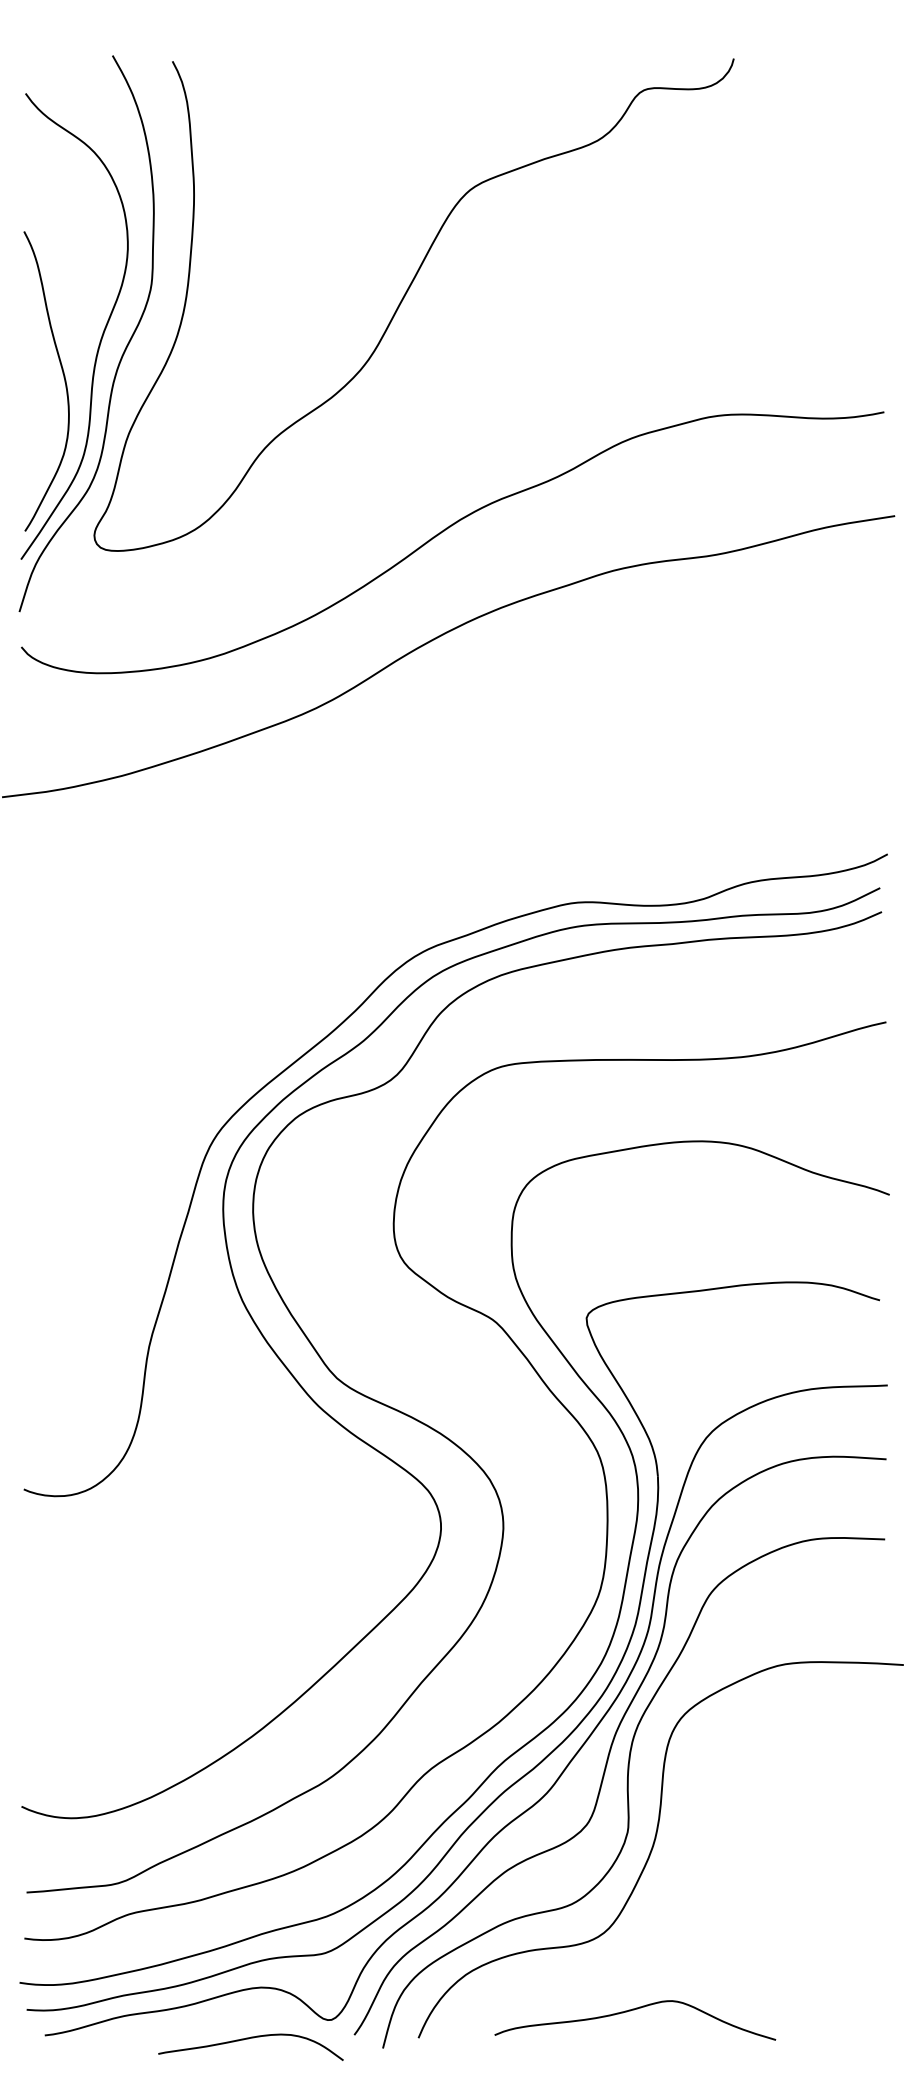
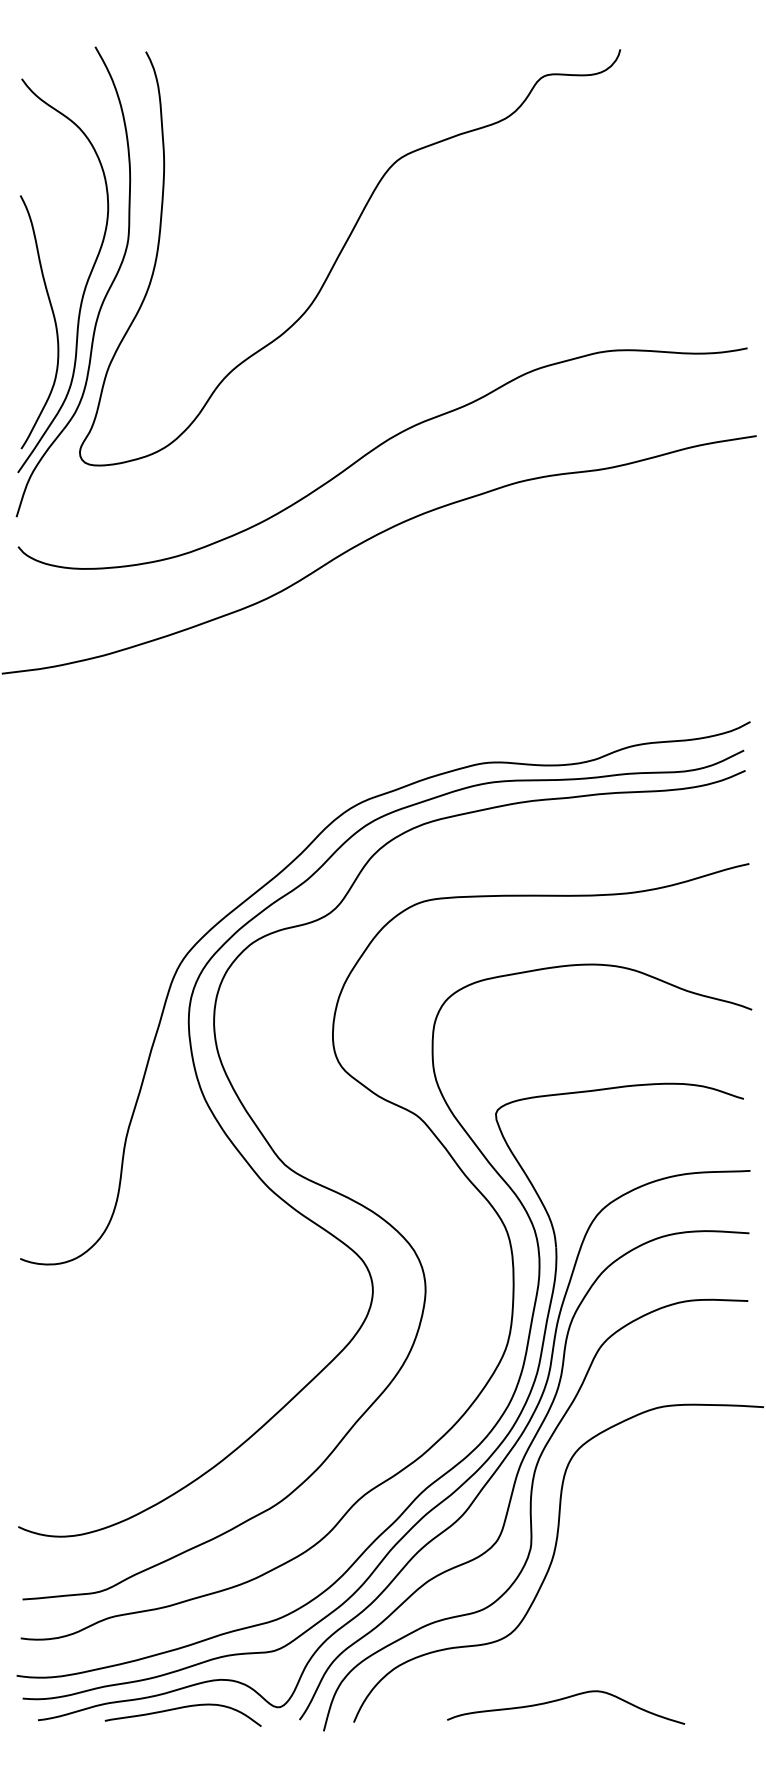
curve: (633, 2010) -> (564, 1699), moved
curve: (250, 2039) -> (182, 1708), moved

